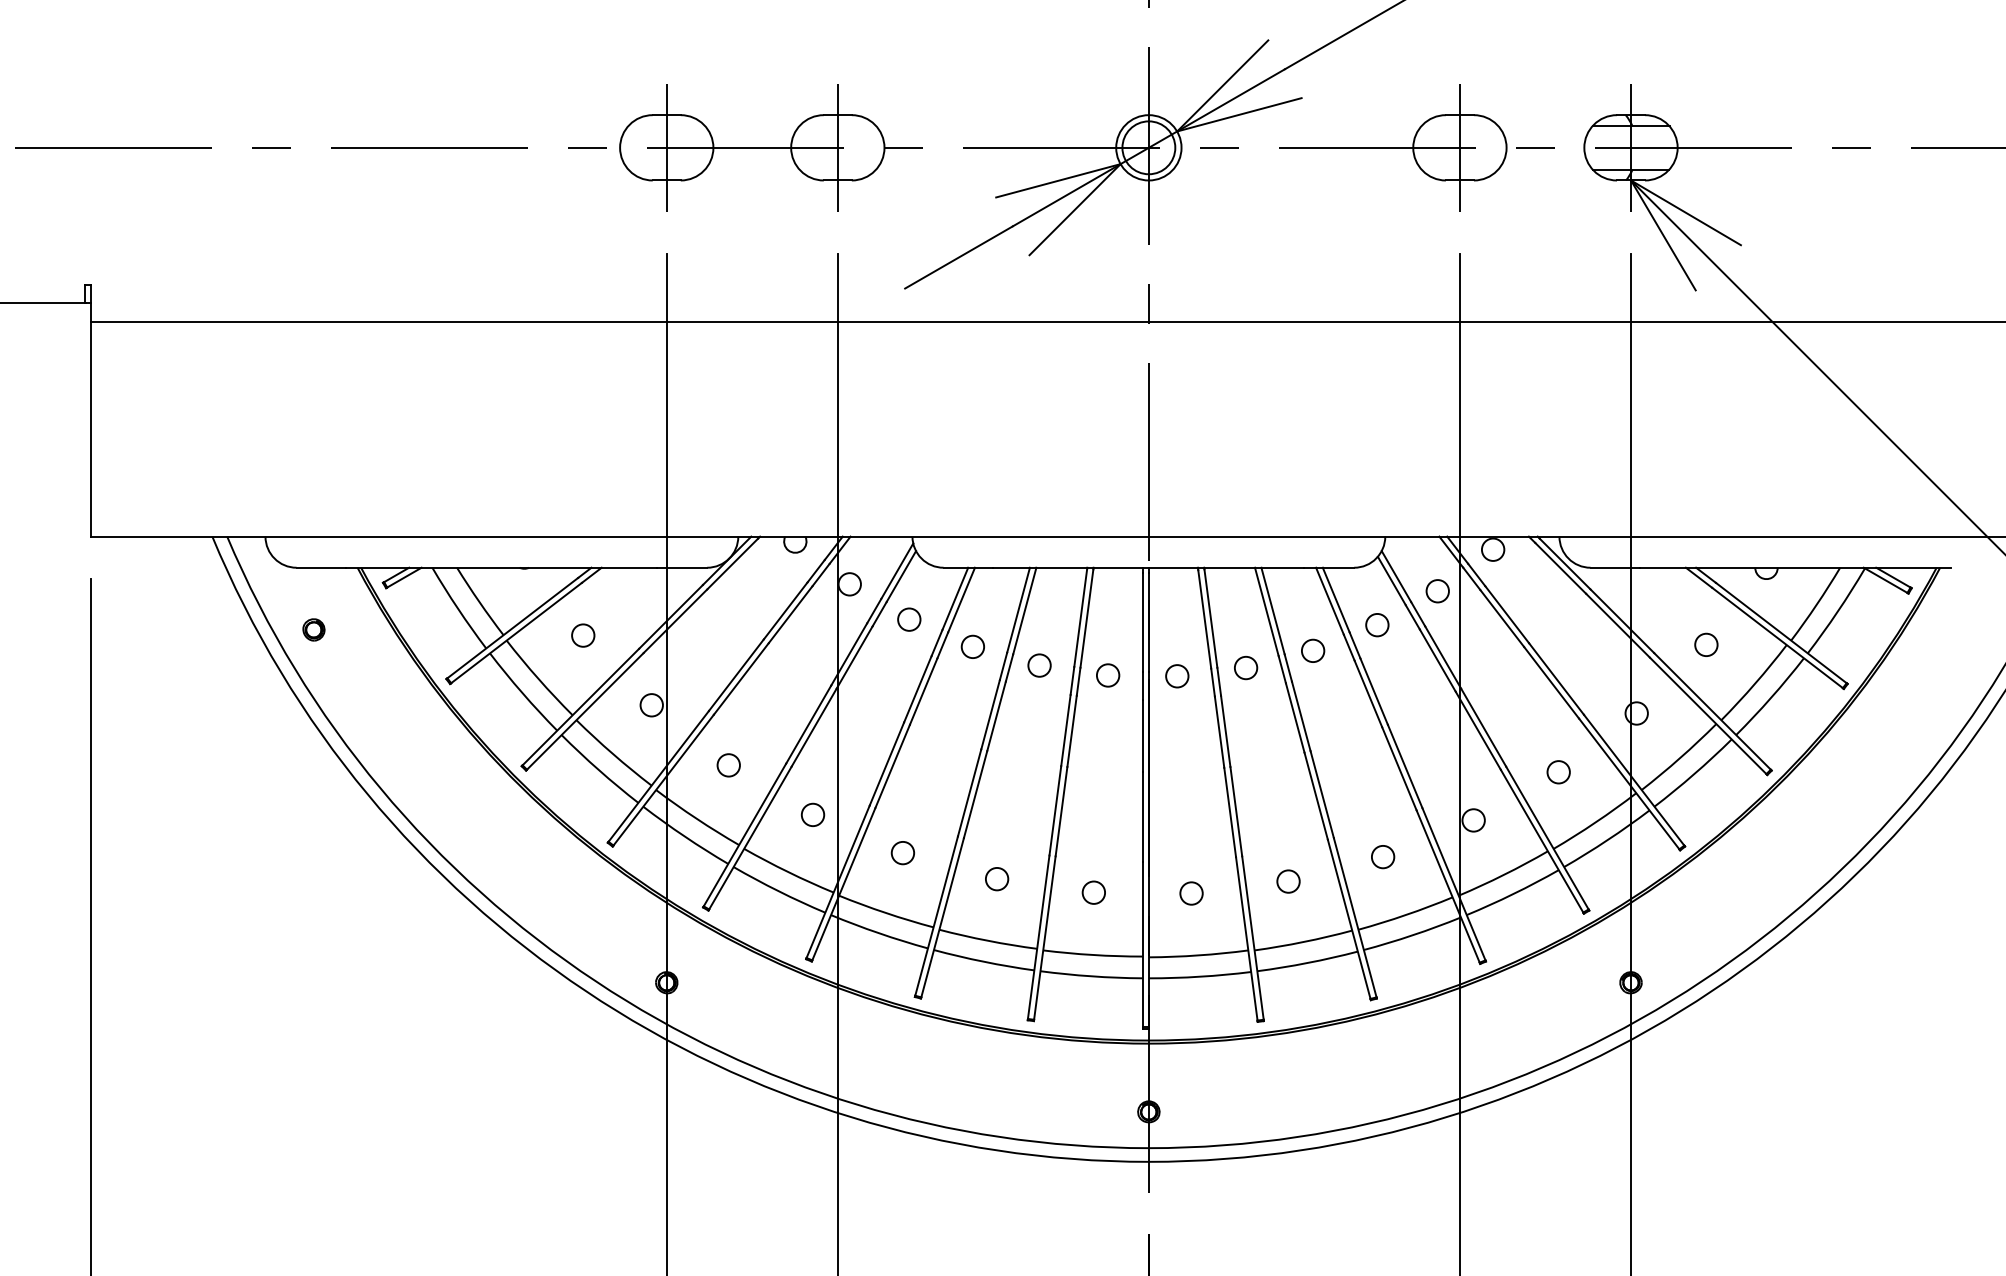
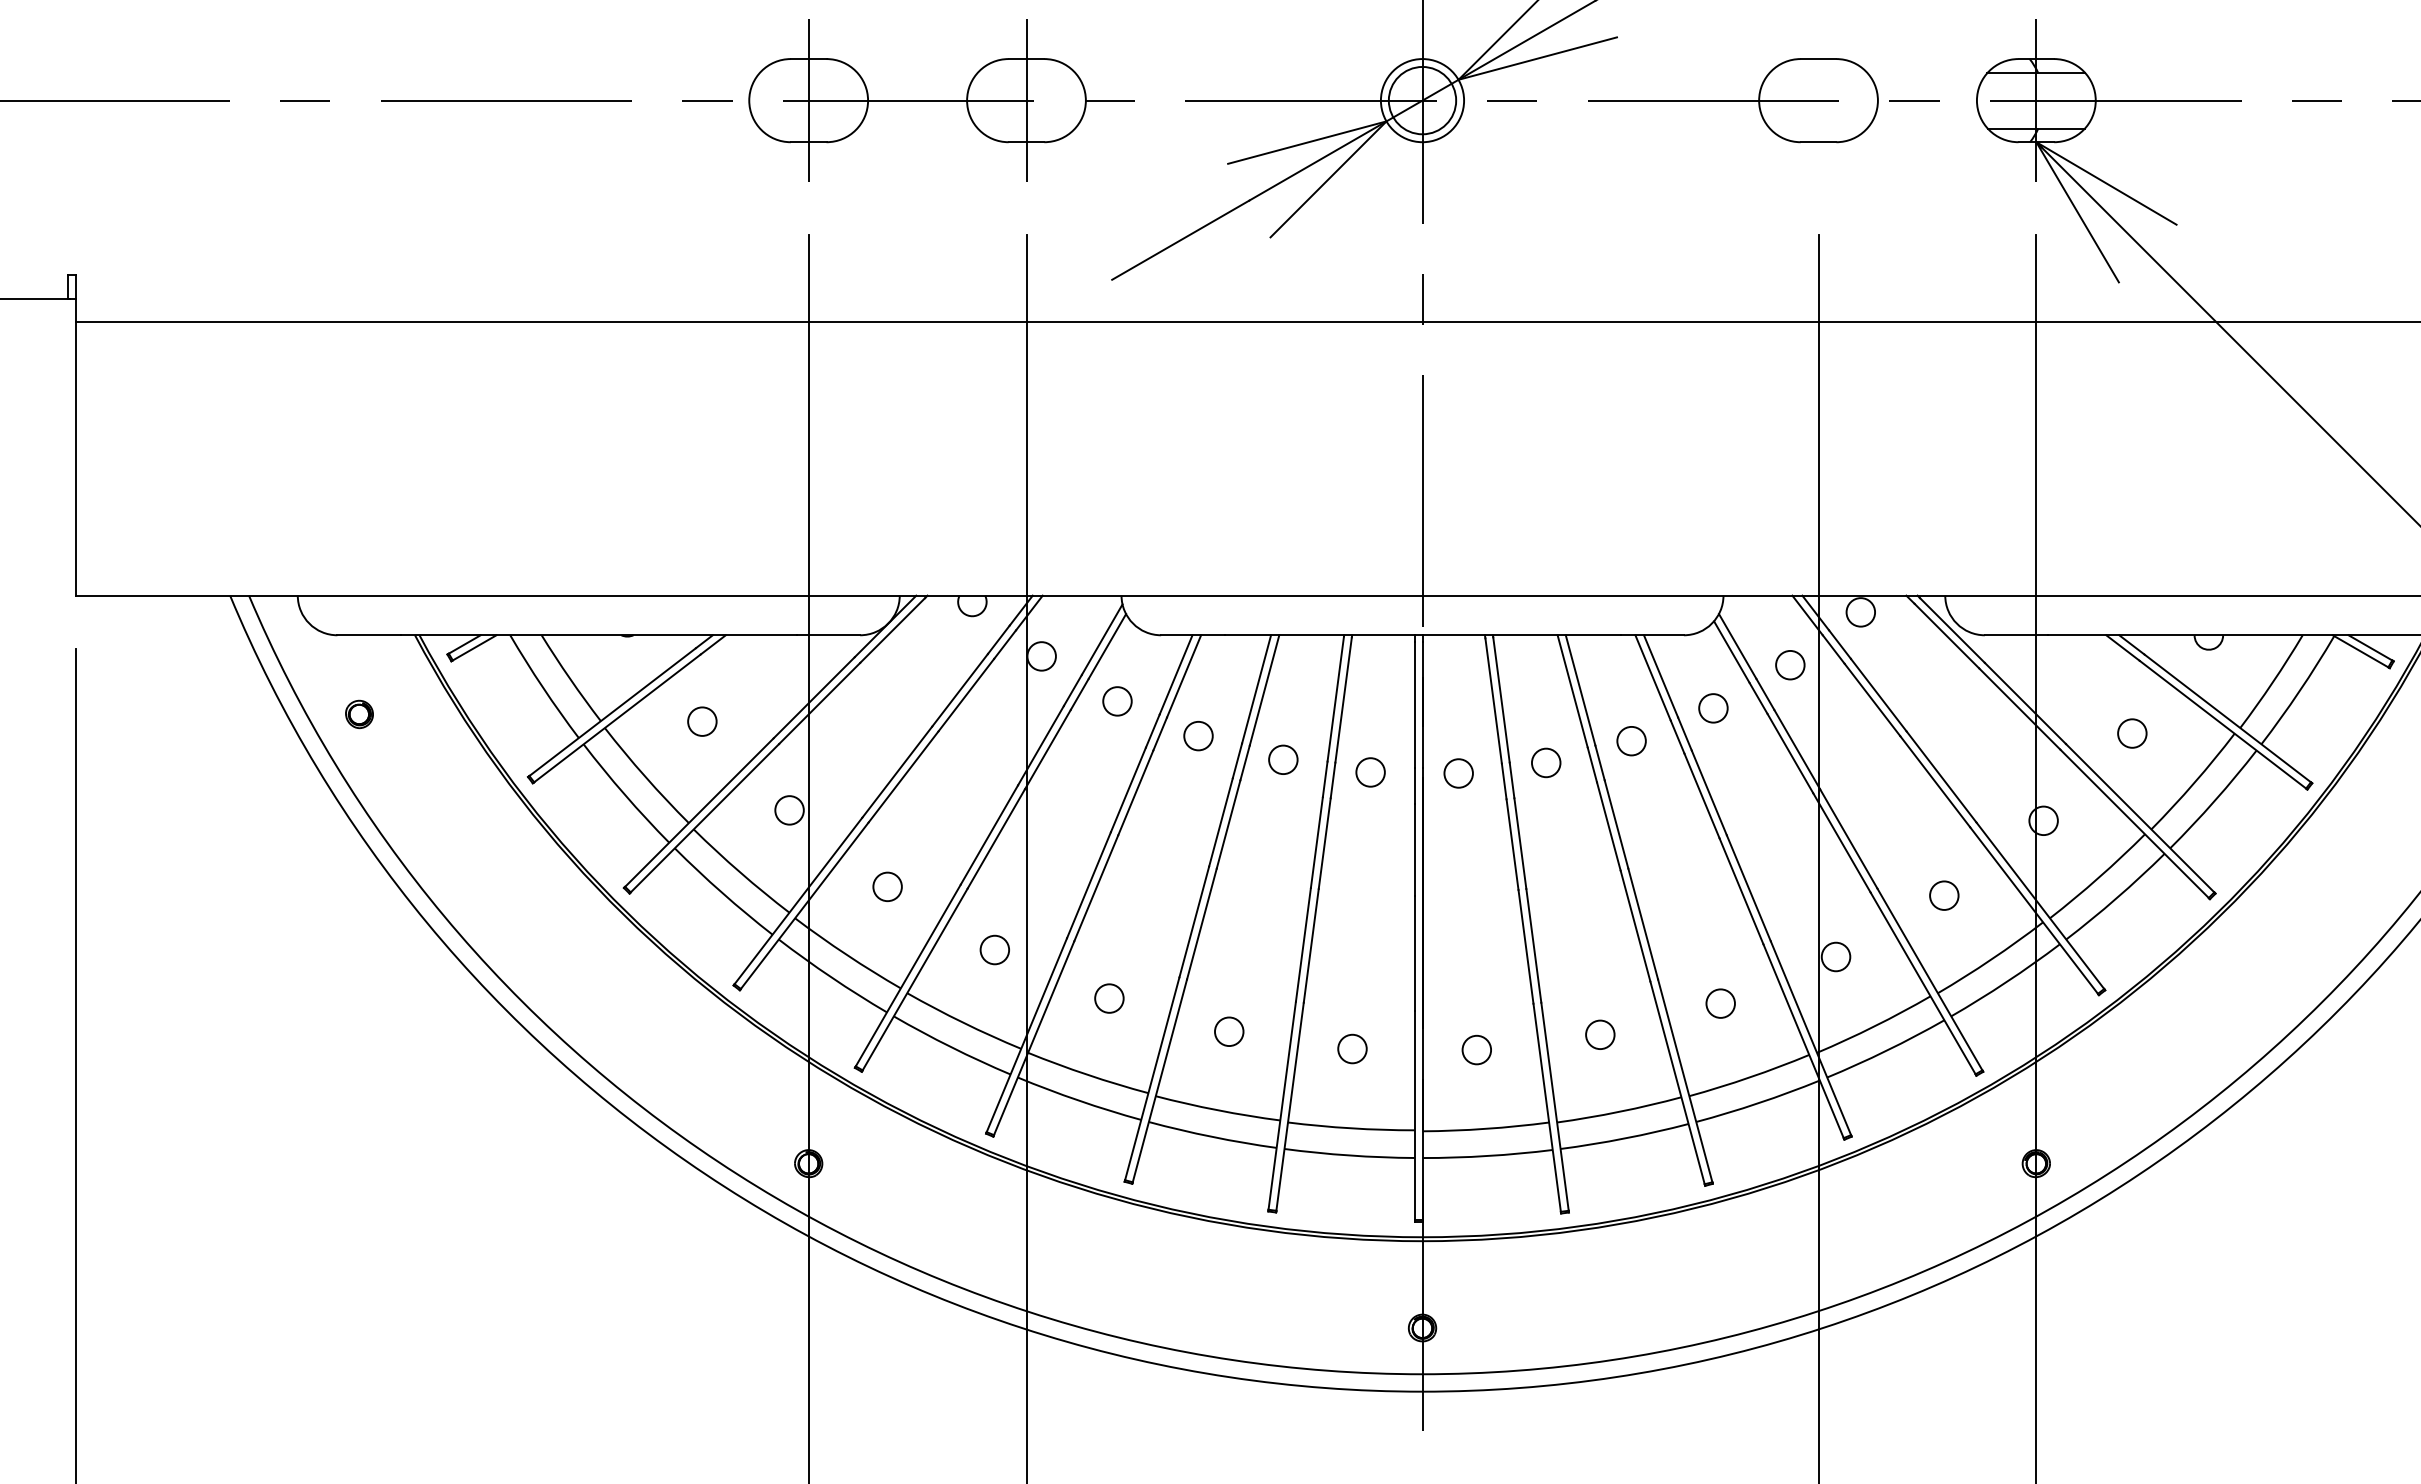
line: (1459, 147) -> (1817, 100), removed

